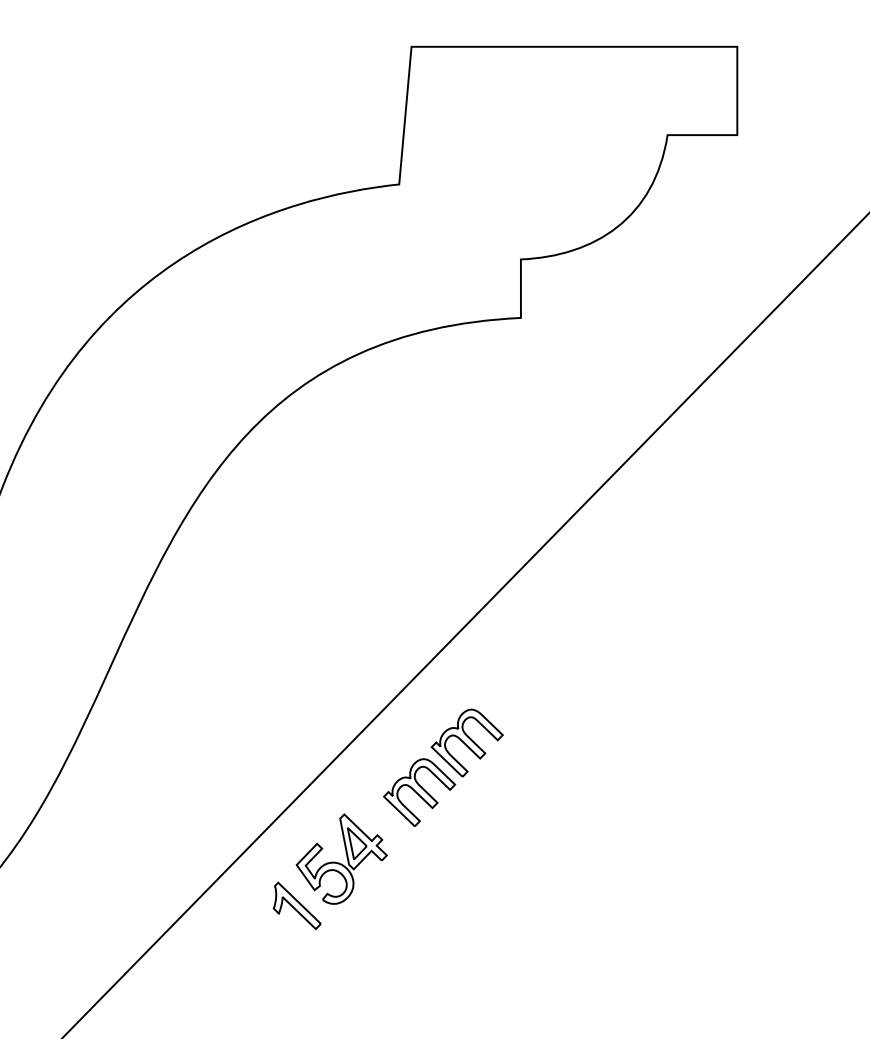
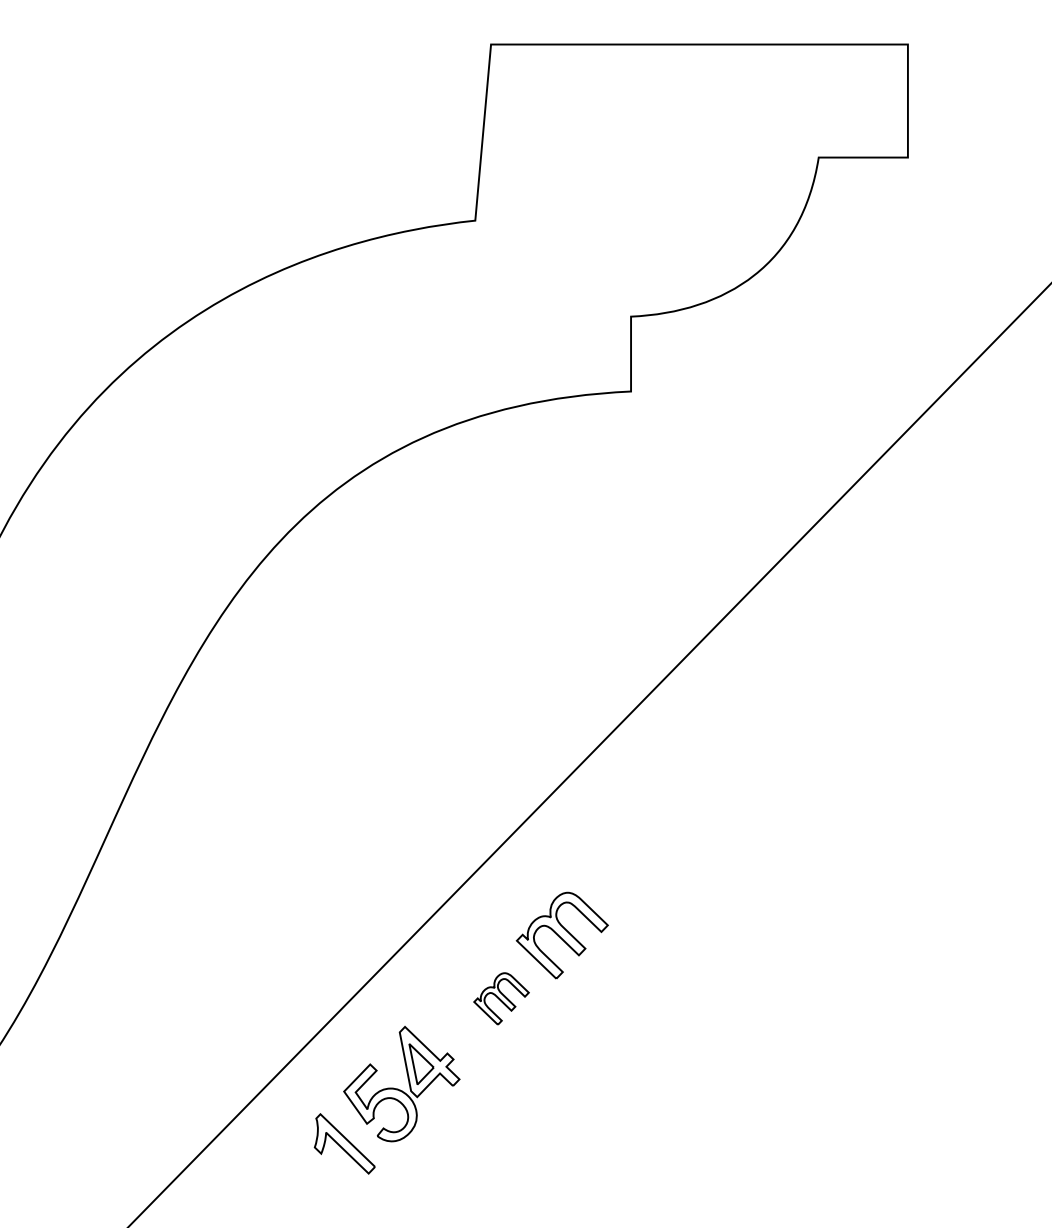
part: (419, 792) -> (501, 998), size x0.6

